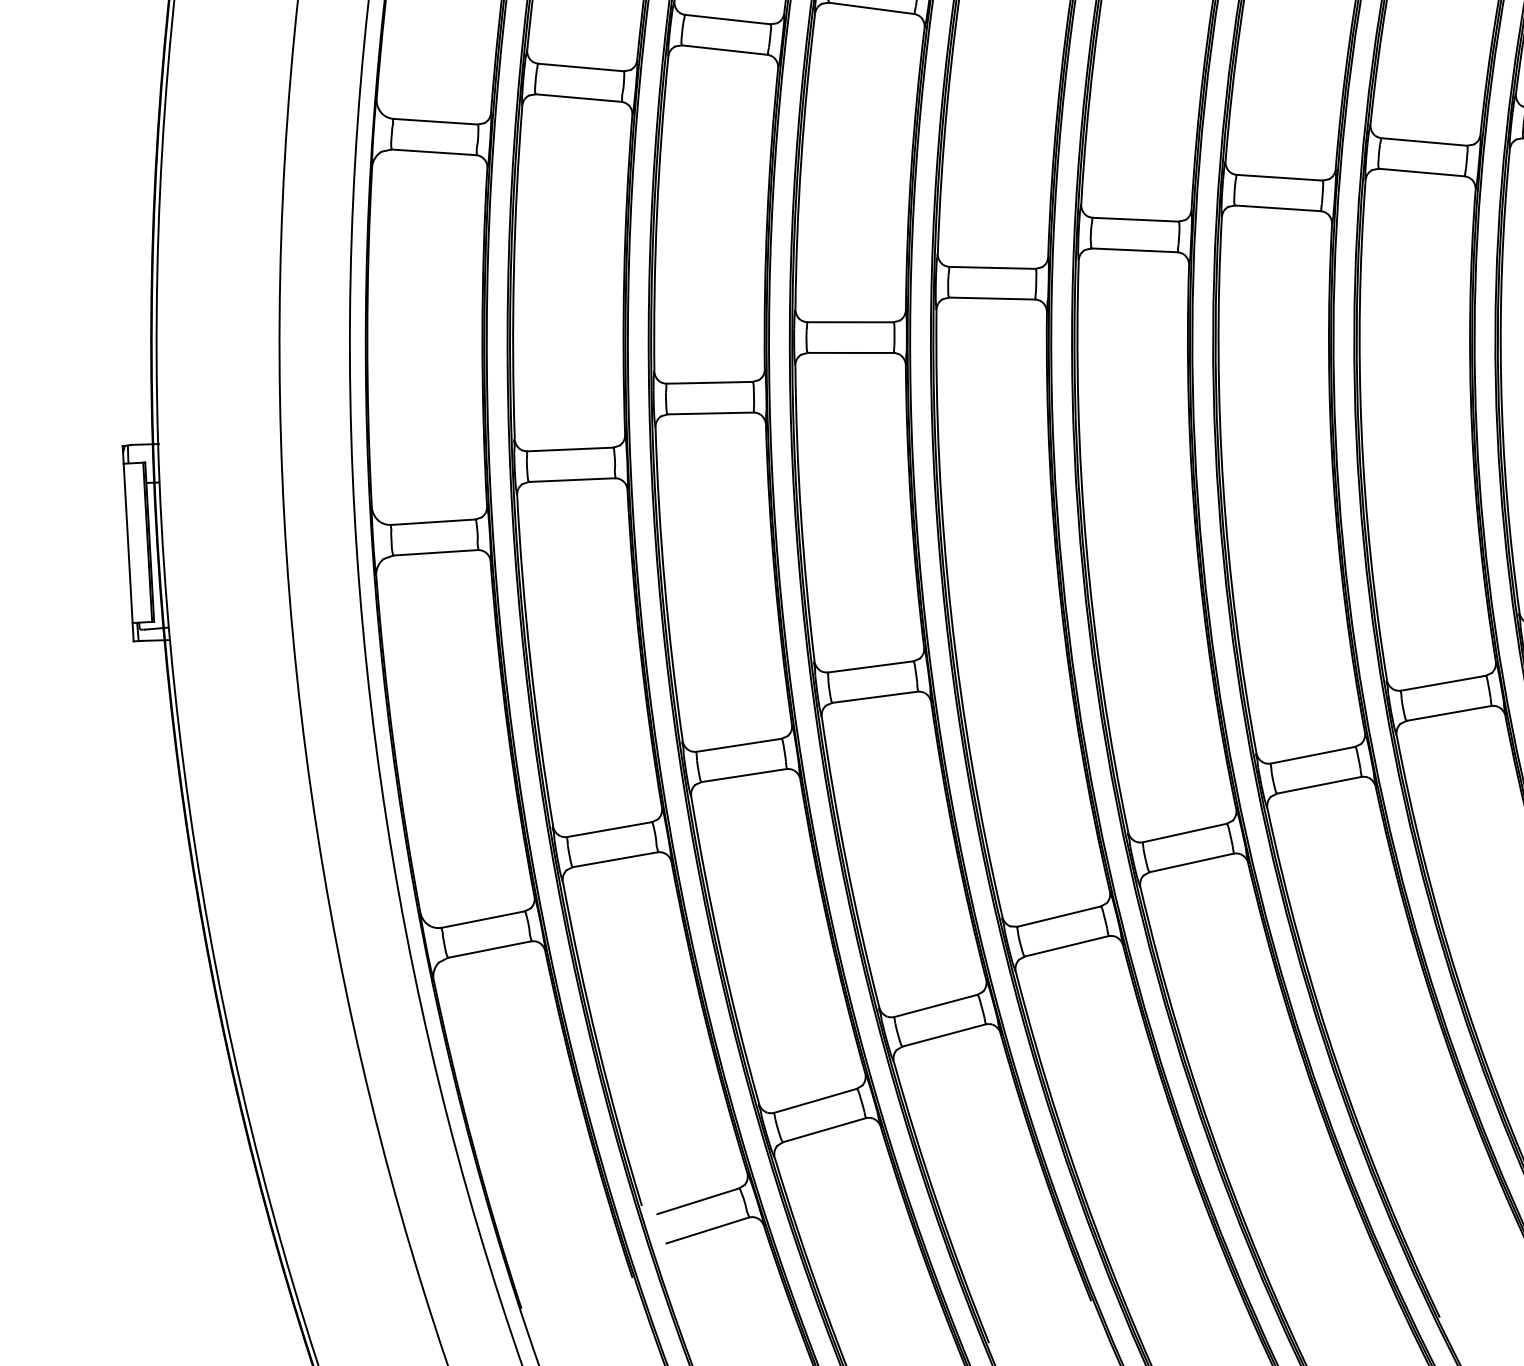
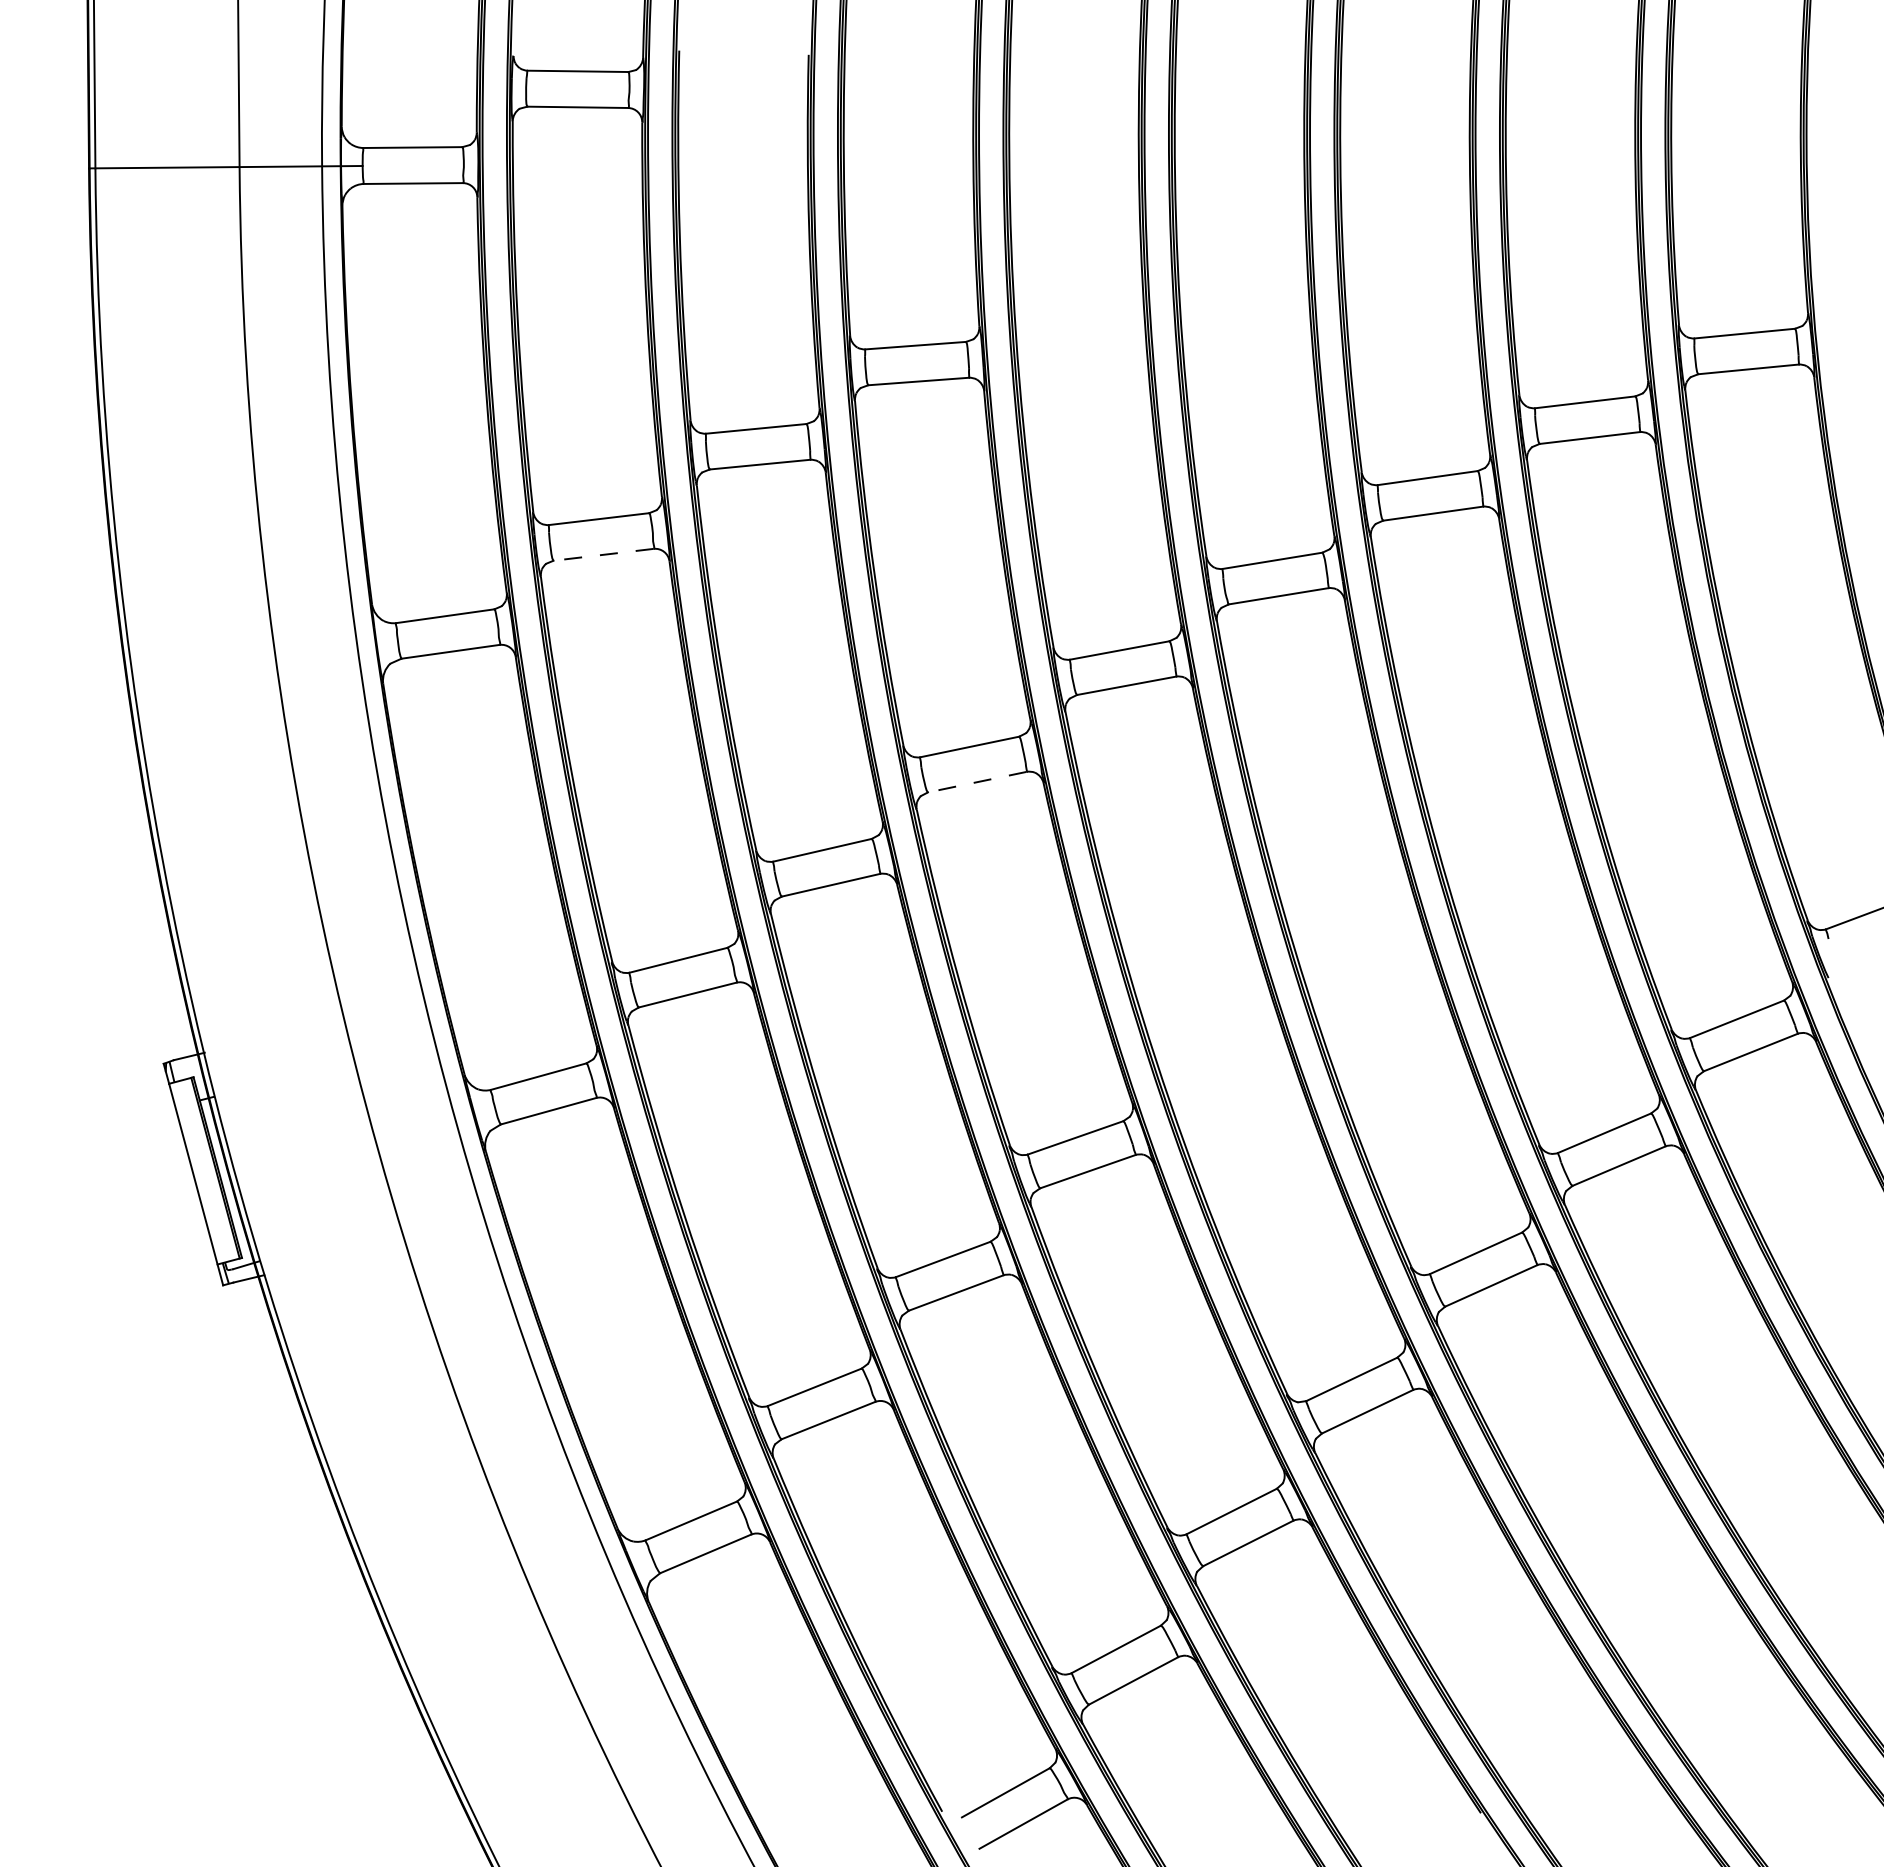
line: (578, 97) -> (603, 554), solid -> dashed
line: (849, 353) -> (976, 782), solid -> dashed

